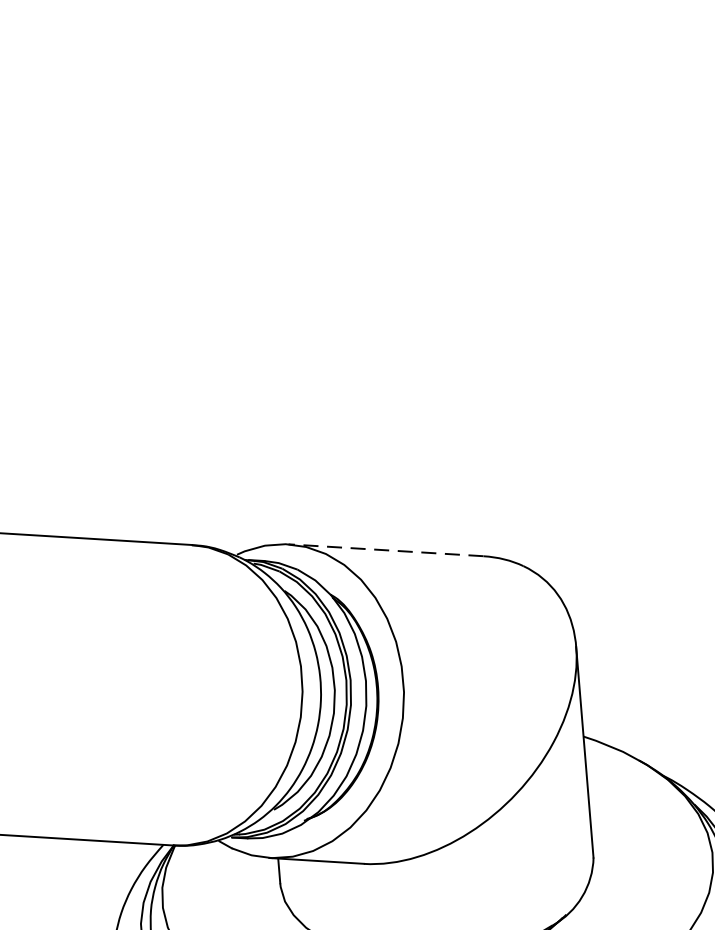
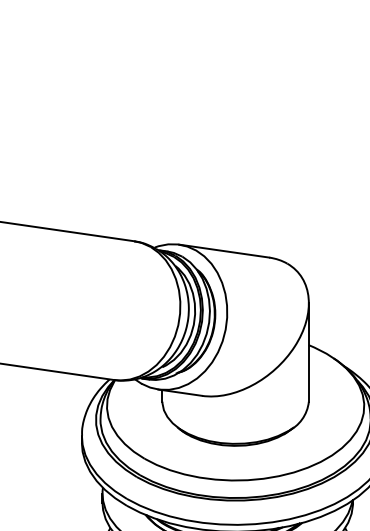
line: (384, 551) -> (223, 251), dashed -> solid

